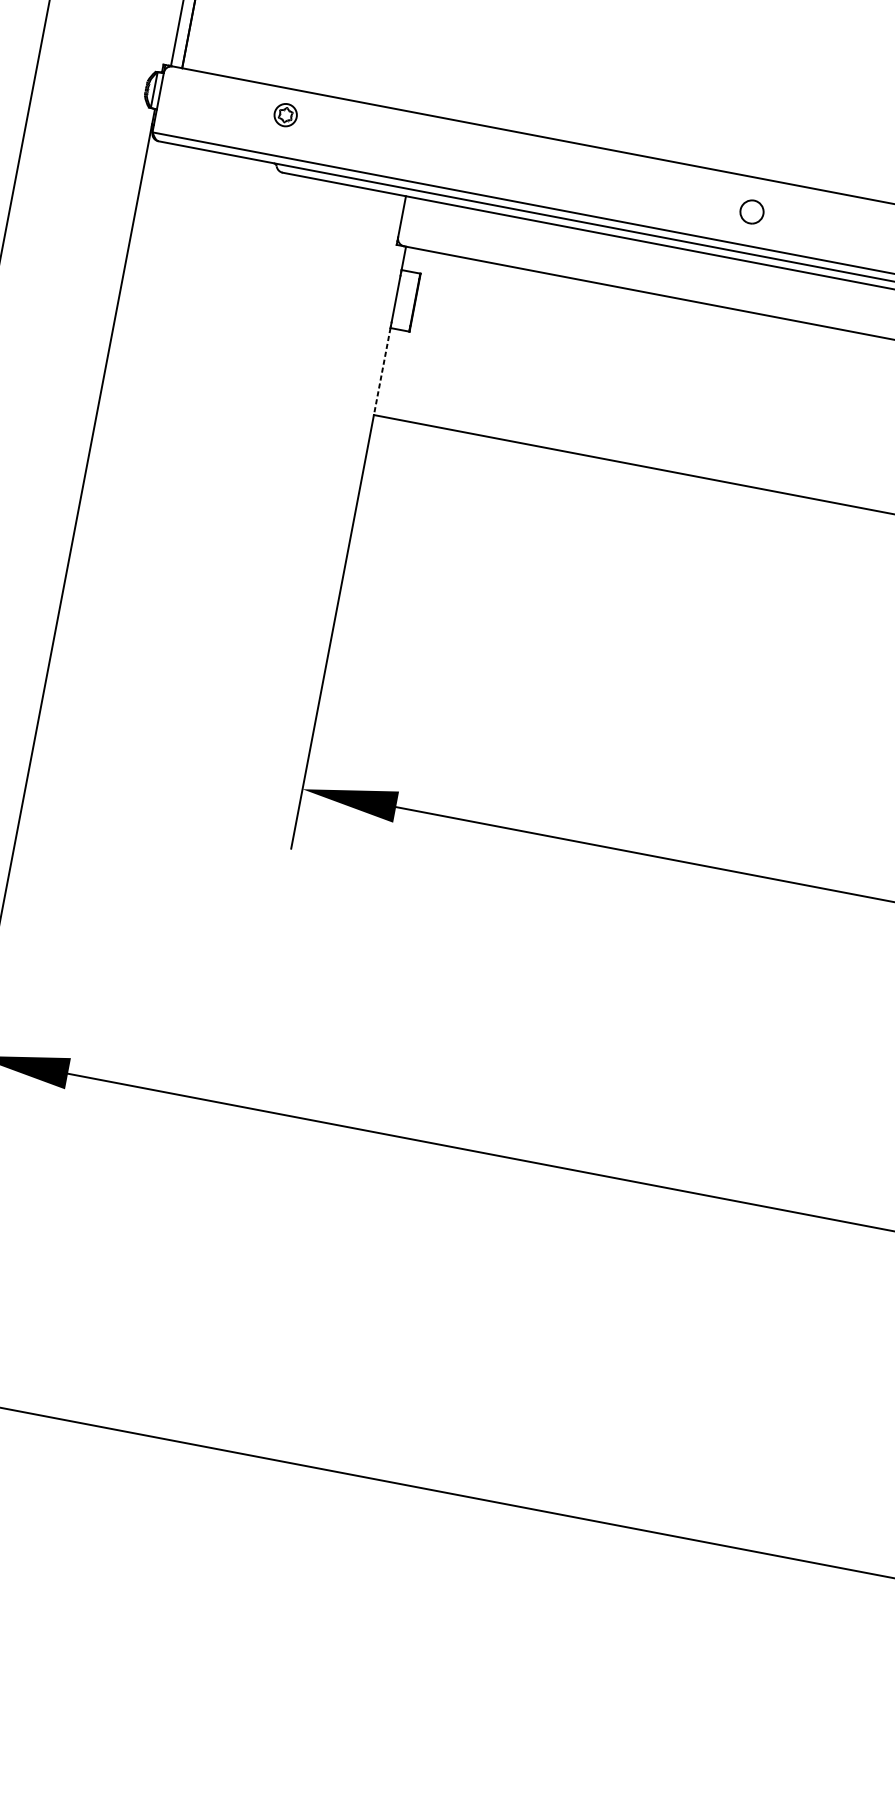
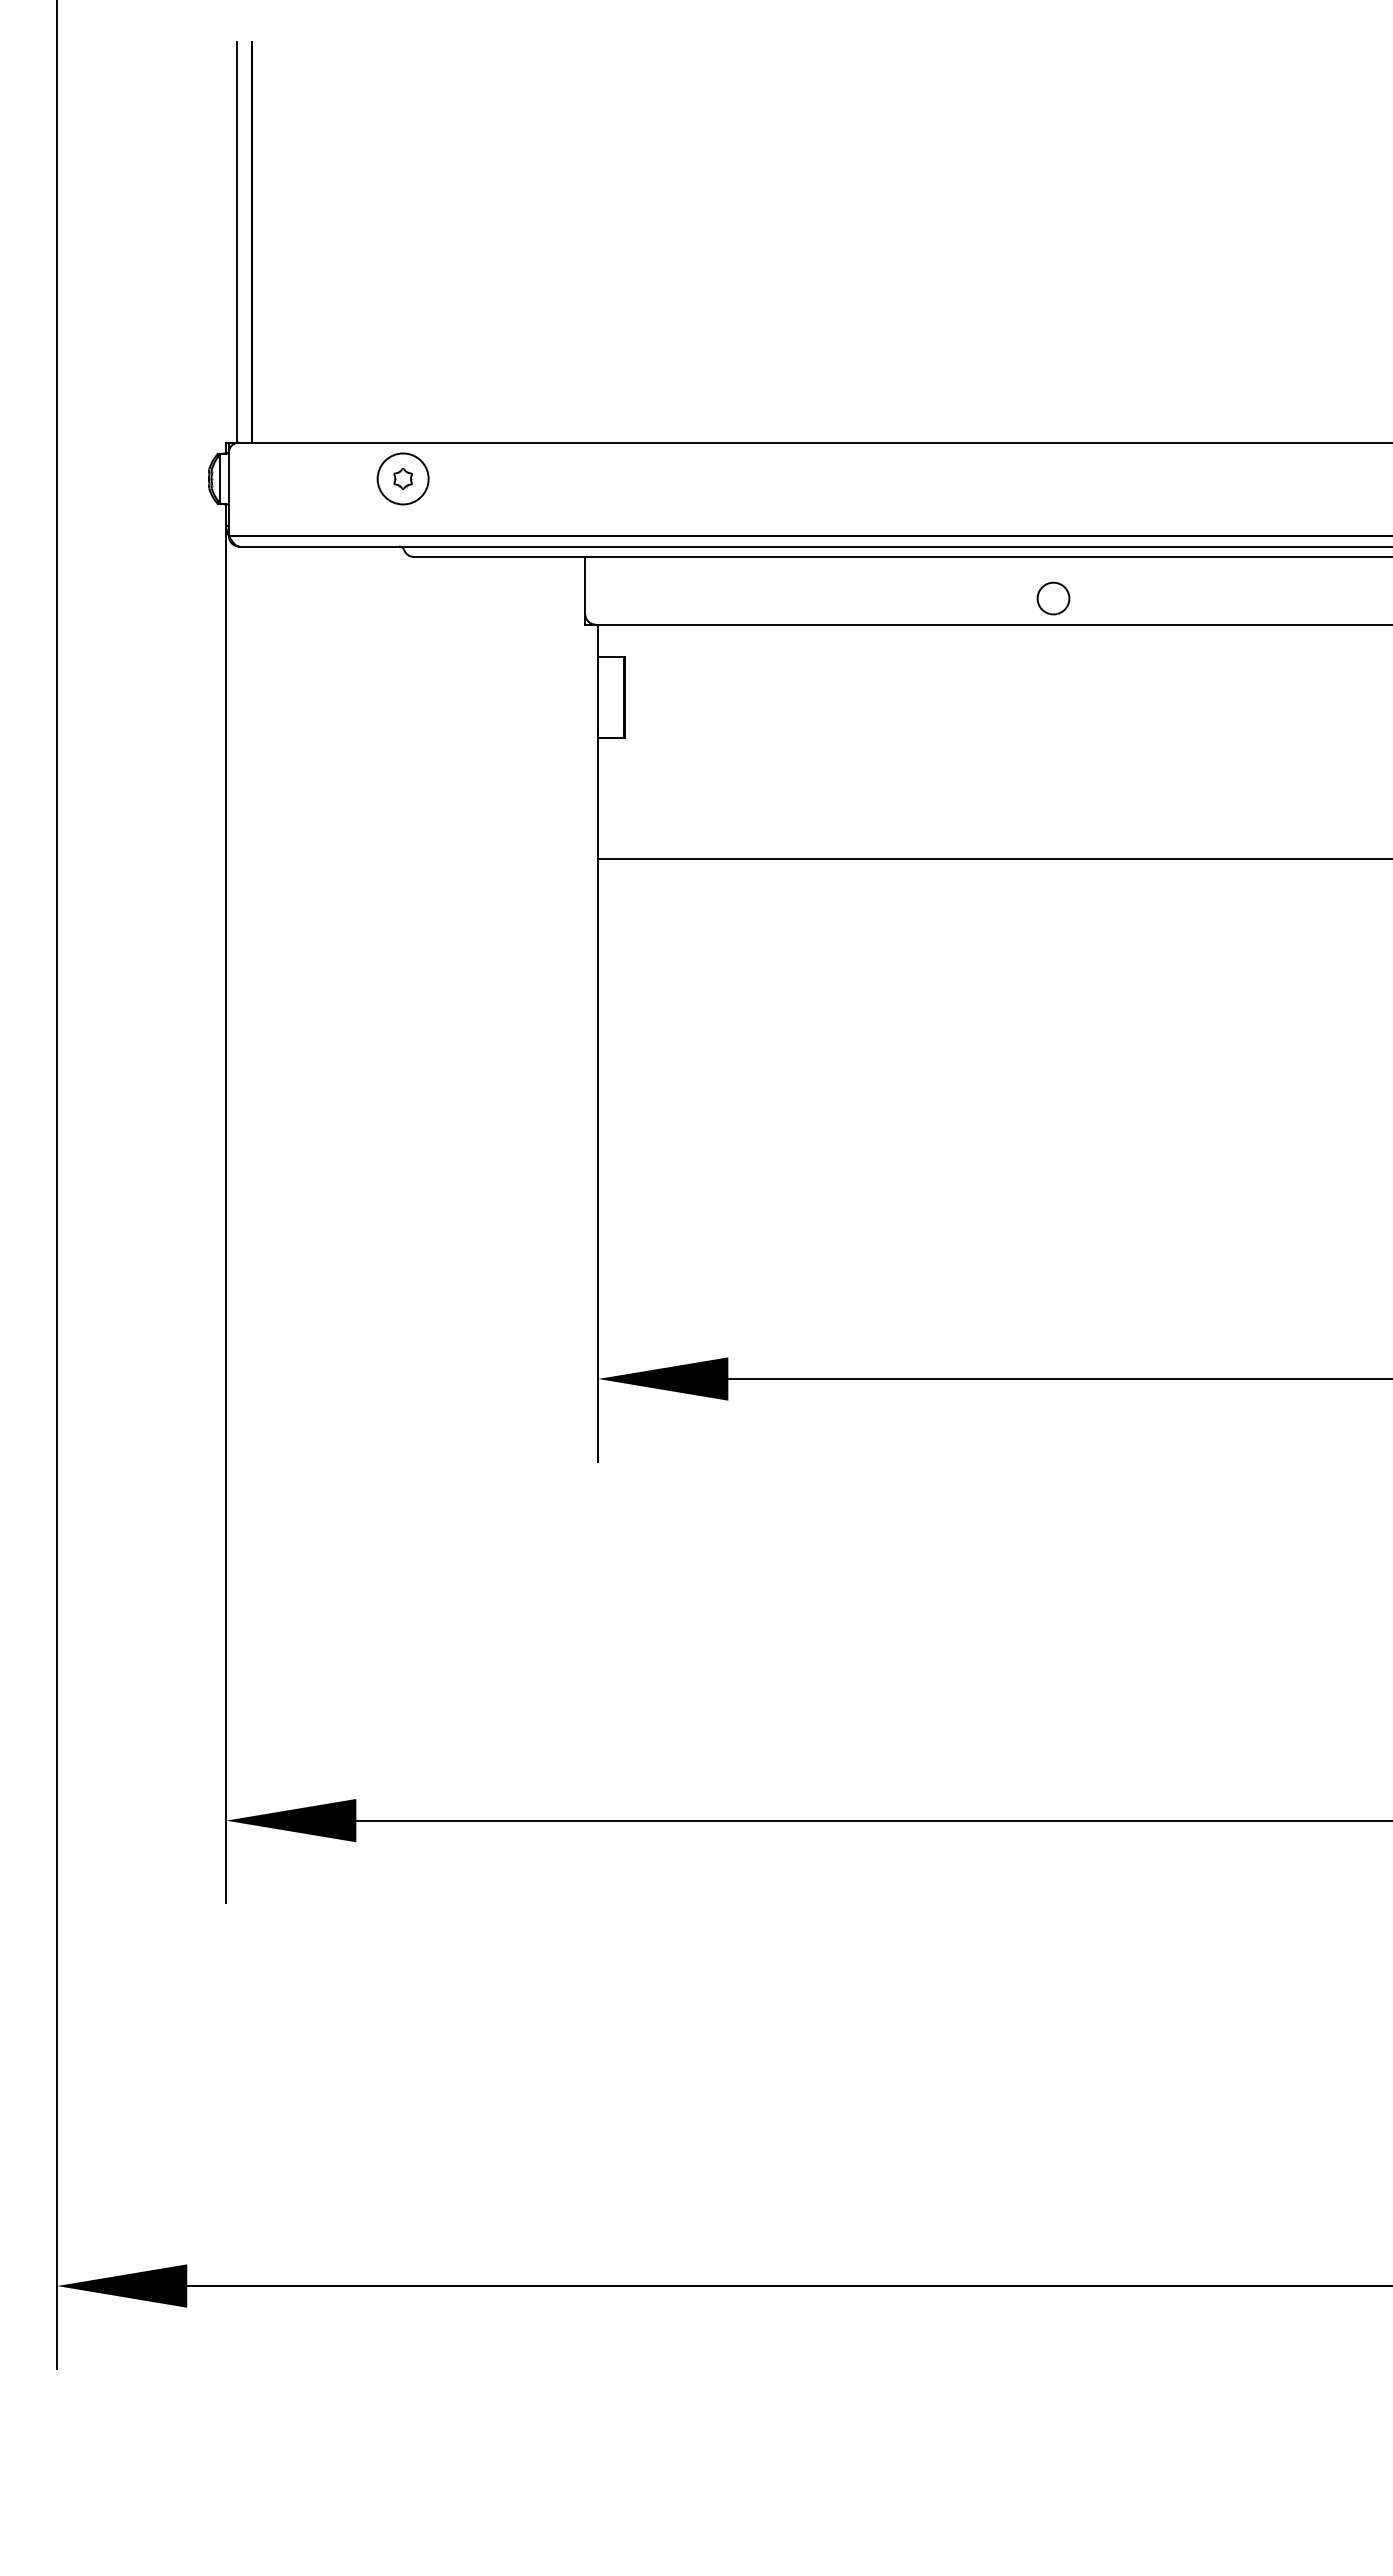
circle: (285, 114) -> (402, 478), size x1.67
part: (752, 211) -> (1053, 598), moved
line: (382, 371) -> (598, 798), dashed -> solid

